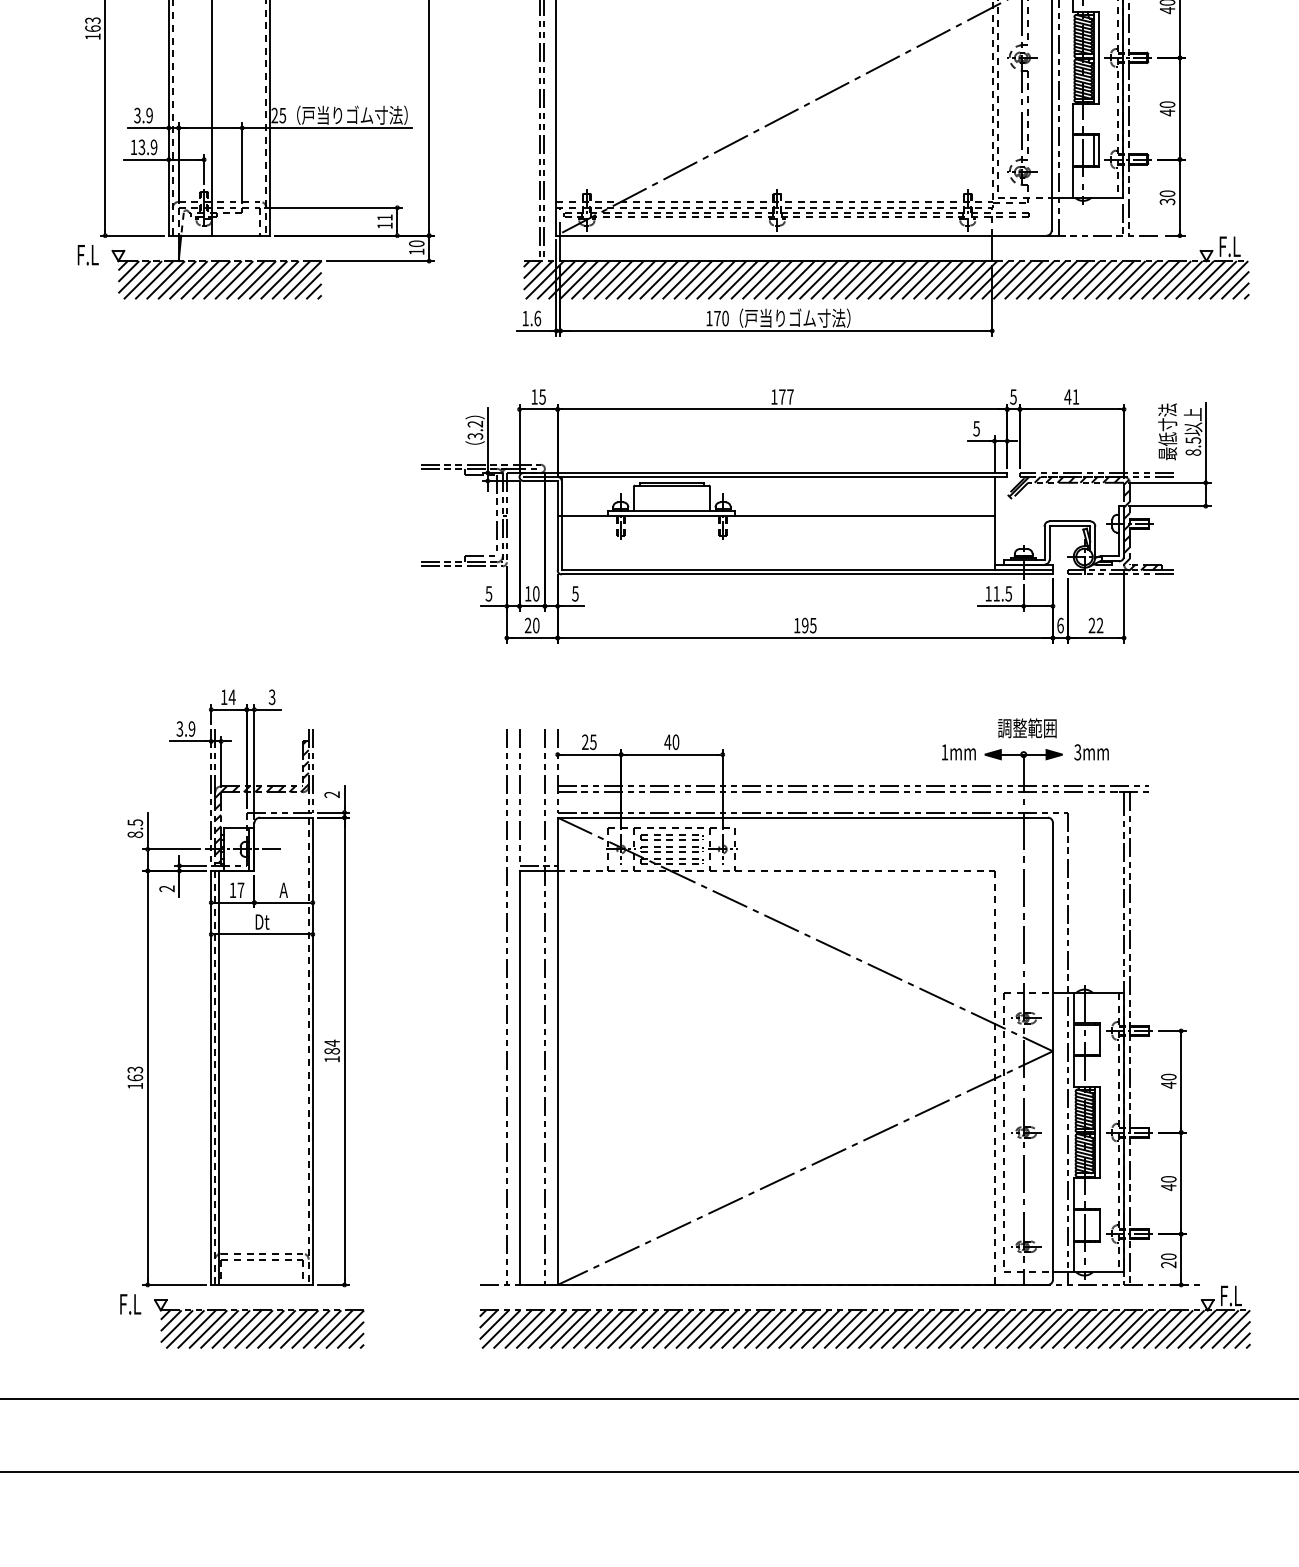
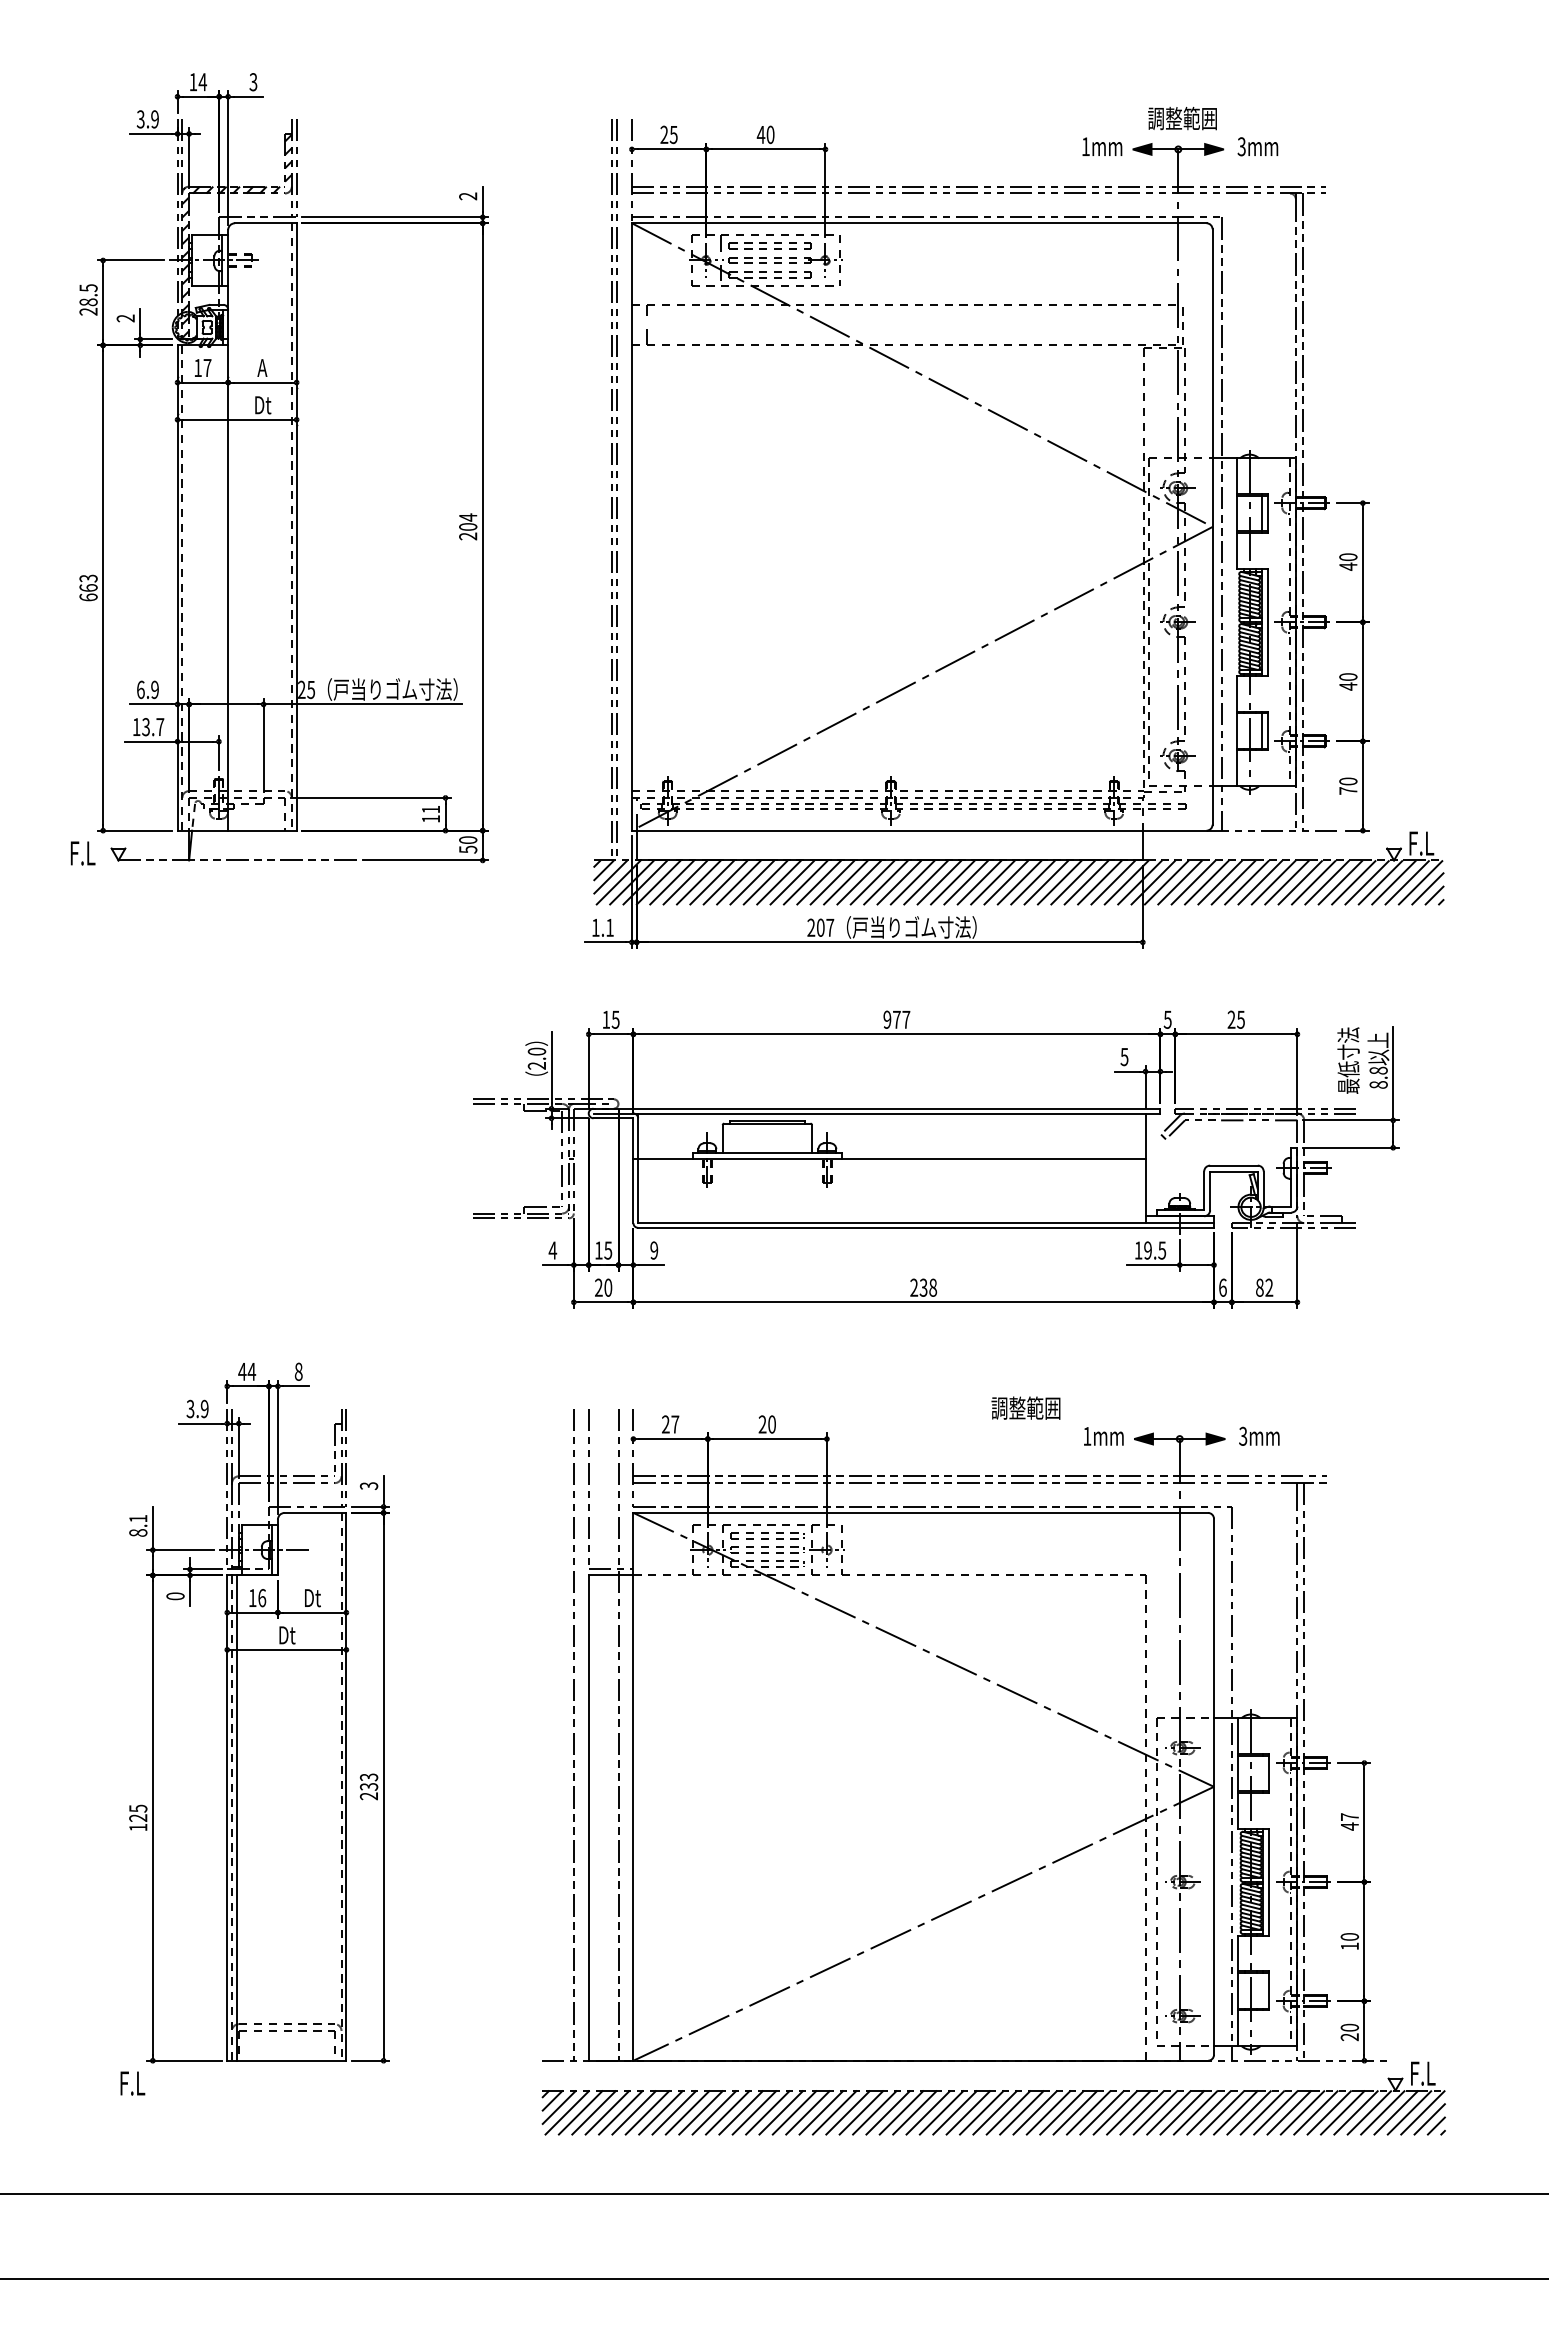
text: (92, 36) -> (88, 597), 163 -> 663
text: (137, 115) -> (140, 689), 3.9 -> 6.9
text: (154, 147) -> (160, 727), 13.9 -> 13.7
text: (1167, 201) -> (1348, 790), 30 -> 70
text: (416, 251) -> (468, 849), 10 -> 50
hatch: (219, 279) -> (237, 882), removed
text: (537, 318) -> (609, 927), 1.6 -> 1.1
text: (717, 318) -> (820, 927), 170 -> 207
text: (774, 396) -> (887, 1019), 177 -> 977
text: (1071, 396) -> (1235, 1019), 41 -> 25
text: (475, 430) -> (537, 1058), 3.2 -> 2.0
text: (1193, 440) -> (1378, 1070), 8.5 -> 8.8
hatch: (1084, 523) -> (1250, 1168), removed
text: (488, 593) -> (552, 1250), 5 -> 4
text: (536, 593) -> (608, 1250), 10 -> 15
text: (575, 593) -> (654, 1250), 5 -> 9
text: (996, 593) -> (1147, 1250), 11.5 -> 19.5
text: (805, 625) -> (923, 1287), 195 -> 238
text: (1091, 625) -> (1259, 1287), 22 -> 82
text: (224, 697) -> (242, 1371), 14 -> 44
text: (271, 697) -> (298, 1371), 3 -> 8
text: (1026, 727) -> (1025, 1407), moved
text: (593, 742) -> (675, 1424), 25 -> 27
text: (667, 742) -> (762, 1424), 40 -> 20
text: (332, 794) -> (369, 1485), 2 -> 3
hatch: (261, 801) -> (286, 1494), removed
text: (135, 822) -> (138, 1518), 8.5 -> 8.1
text: (167, 888) -> (175, 1596), 2 -> 0
text: (241, 890) -> (262, 1598), 17 -> 16
text: (283, 890) -> (312, 1598), A -> Dt
text: (331, 1051) -> (368, 1786), 184 -> 233
text: (135, 1073) -> (138, 1812), 163 -> 125
text: (1168, 1076) -> (1349, 1816), 40 -> 47
text: (1168, 1187) -> (1349, 1946), 40 -> 10
part: (259, 1323) -> (283, 2106), removed

